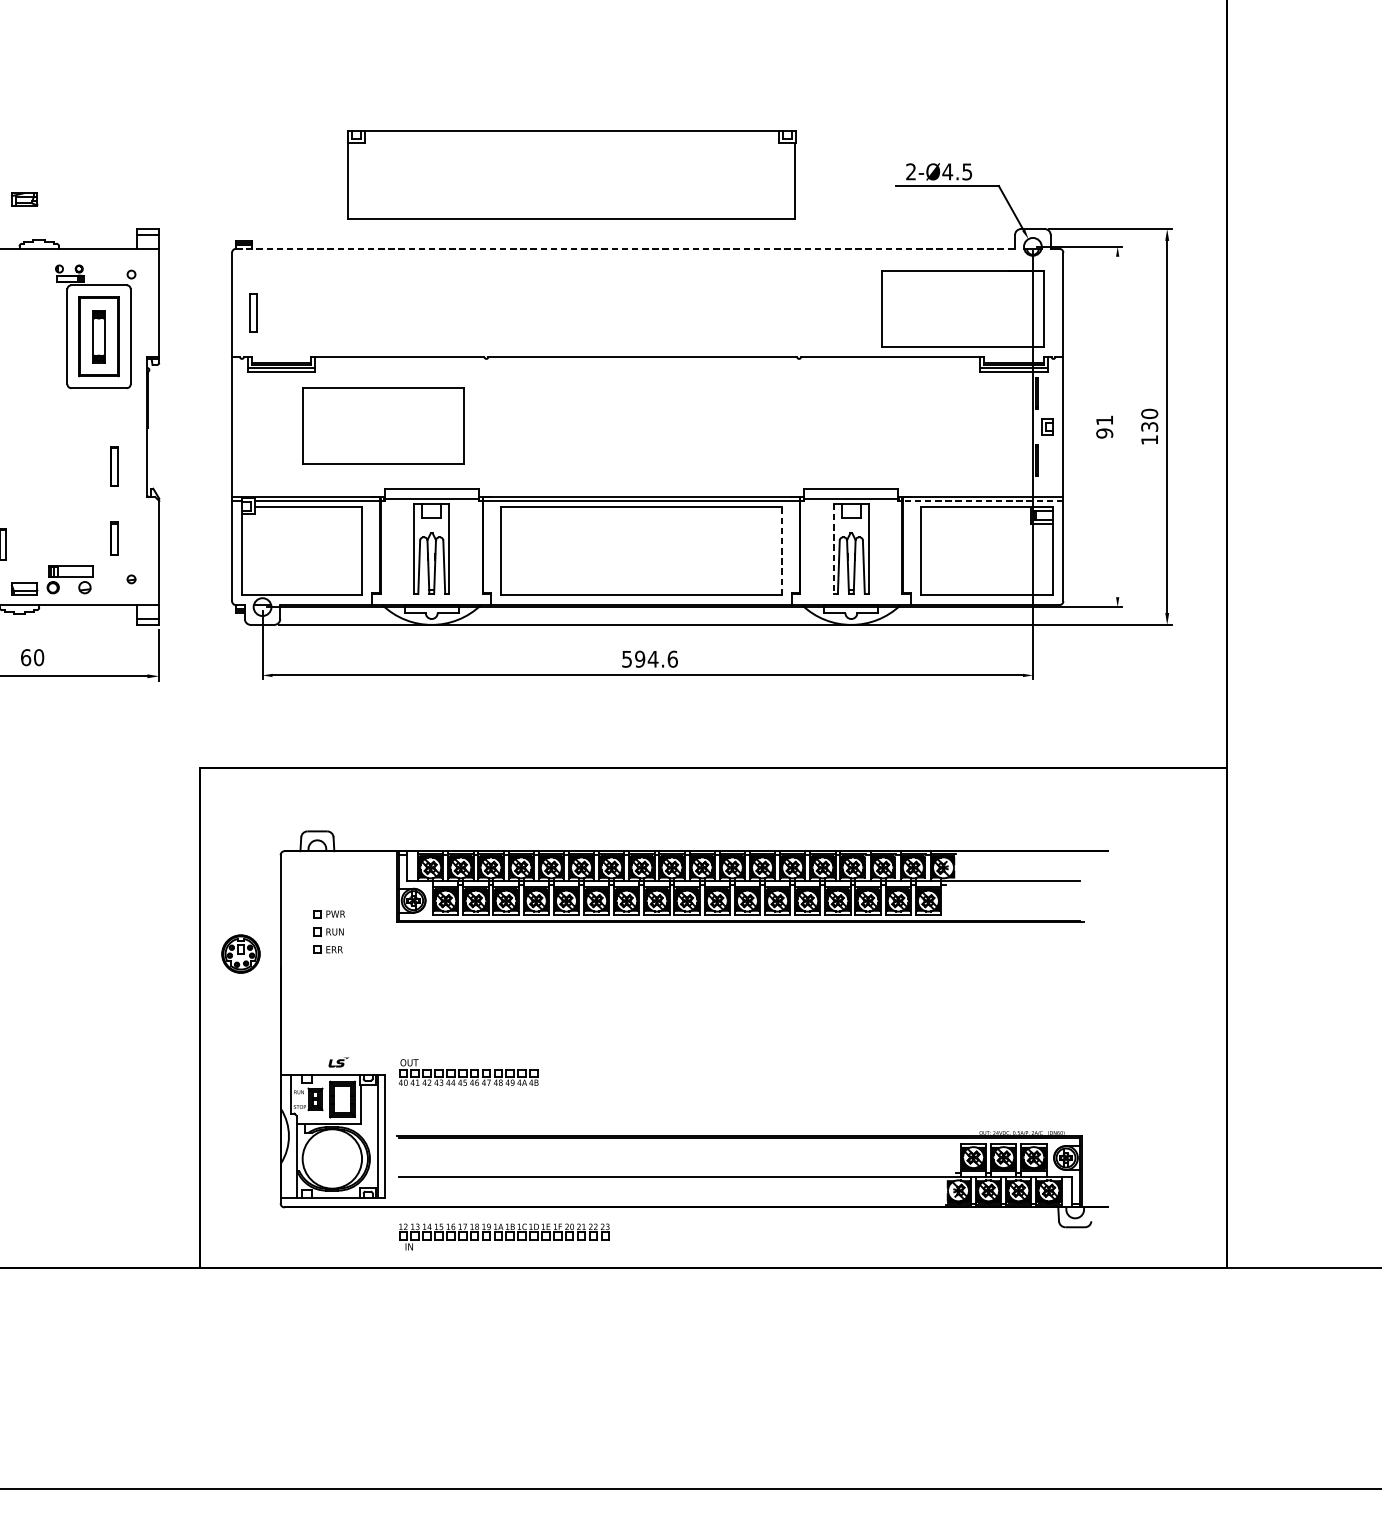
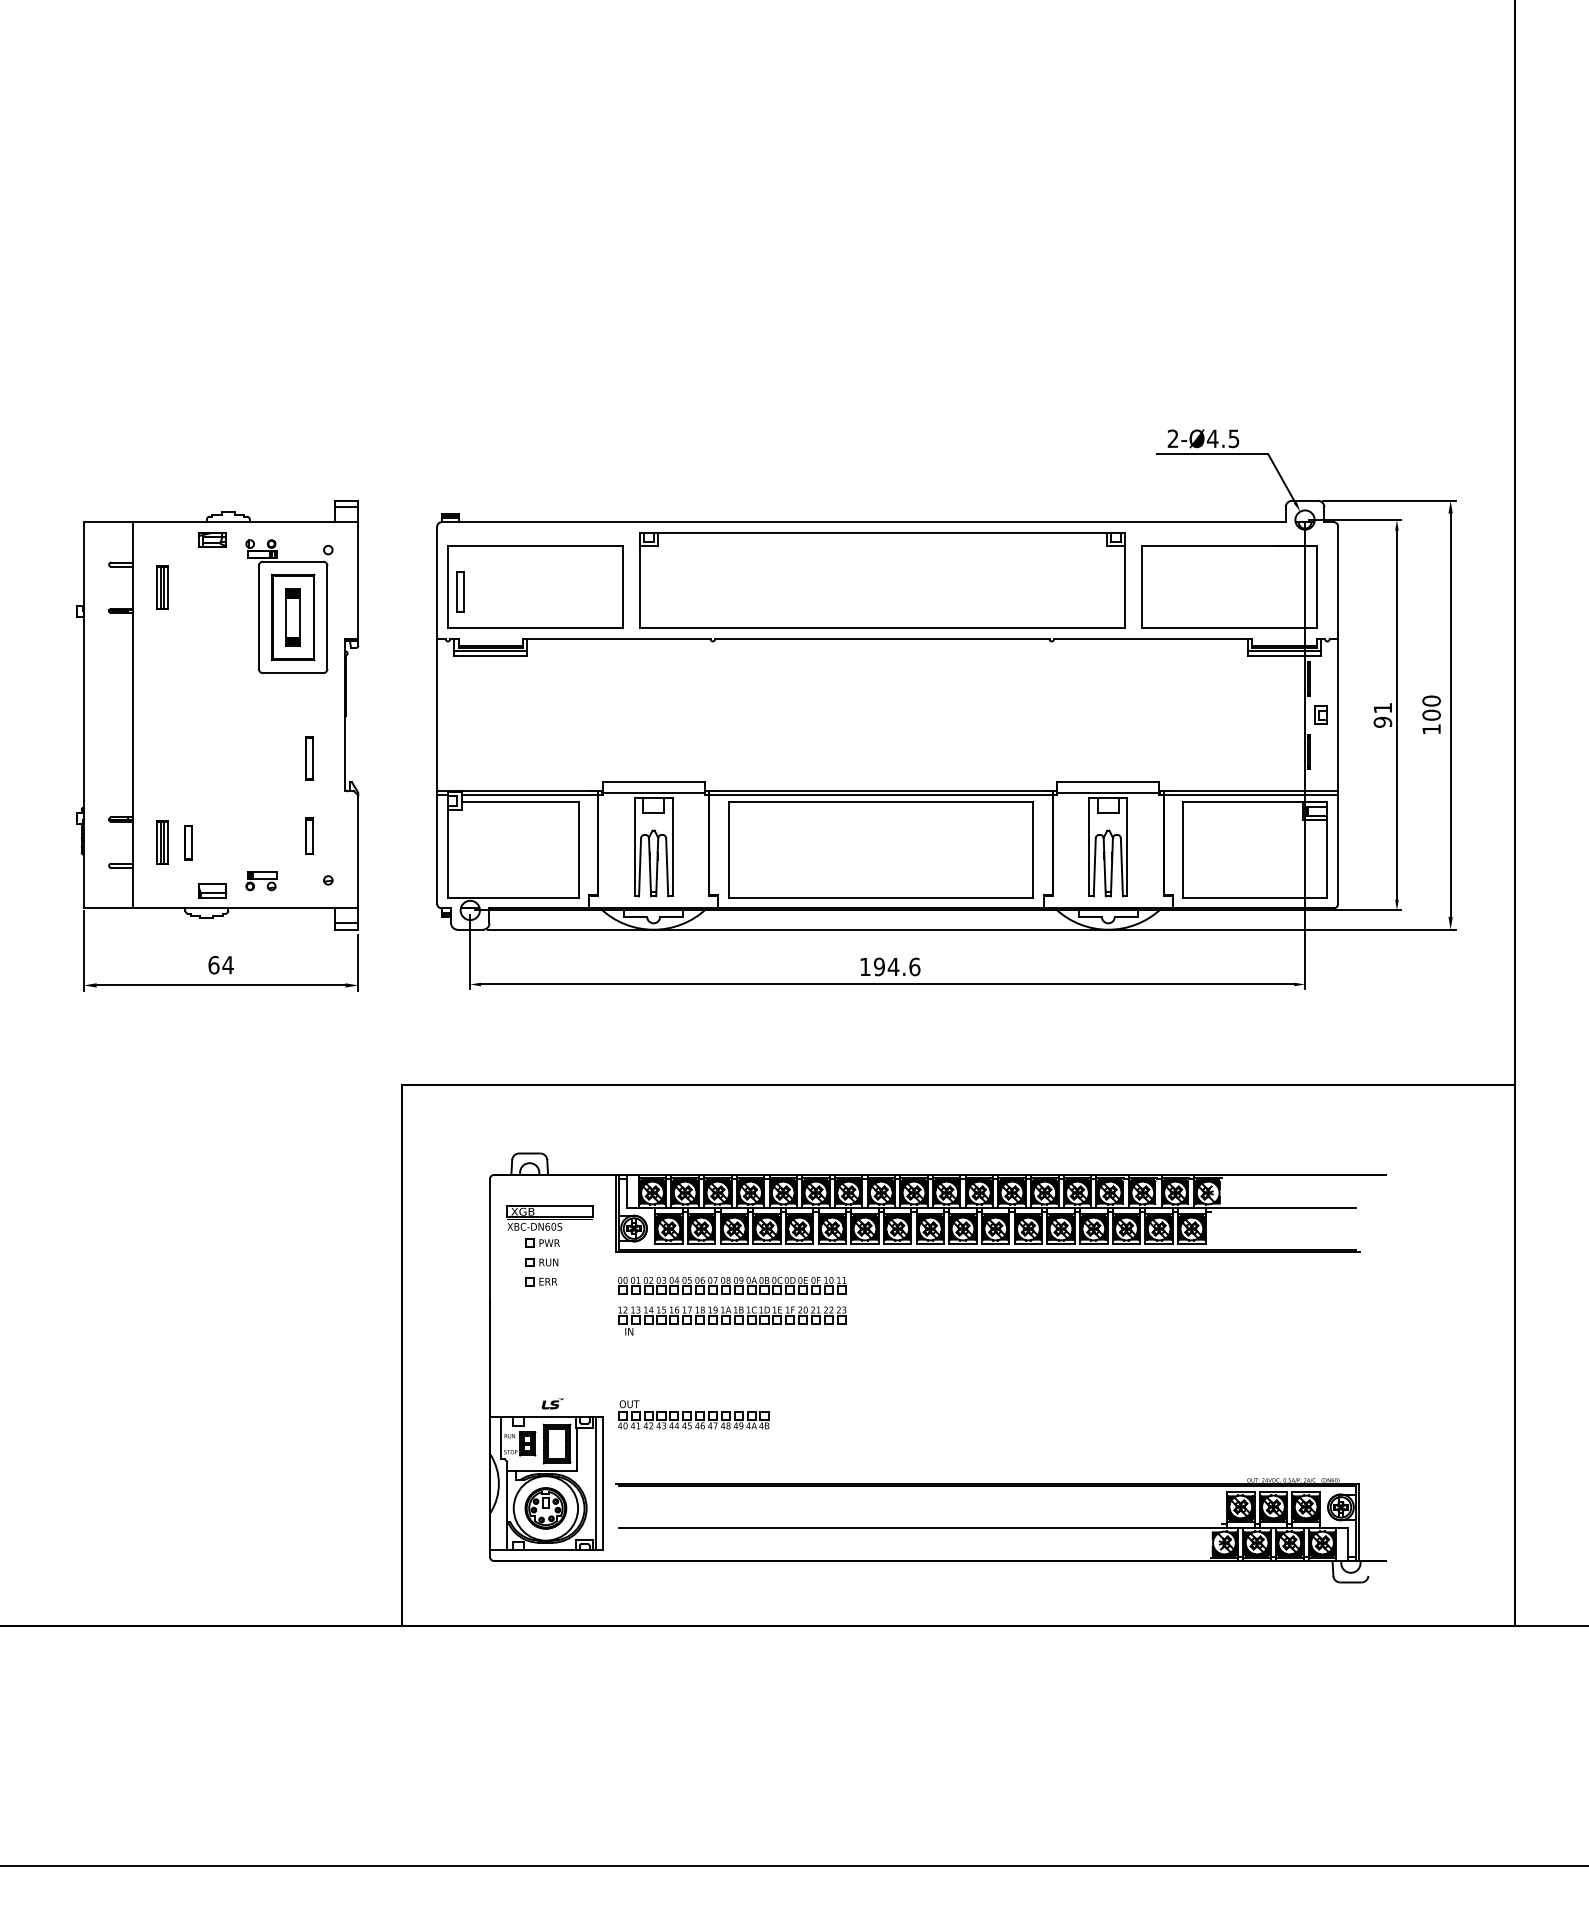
part: (571, 175) -> (882, 580), moved
part: (24, 199) -> (212, 539), moved
line: (626, 249) -> (864, 522), dashed -> solid
part: (383, 425) -> (535, 586), moved
line: (1117, 426) -> (1396, 714), added
text: (1149, 426) -> (1431, 714), 130 -> 100
line: (983, 501) -> (1251, 795), dashed -> solid
line: (833, 549) -> (1089, 847), dashed -> solid
line: (782, 550) -> (1033, 849), dashed -> solid
part: (69, 580) -> (261, 881), size x0.62
text: (38, 657) -> (227, 965), 60 -> 64
text: (627, 659) -> (865, 967), 594.6 -> 194.6
part: (335, 890) -> (549, 1217), added
part: (504, 953) -> (732, 1285), added
part: (240, 954) -> (545, 1508), moved
part: (504, 1236) -> (732, 1320), moved

